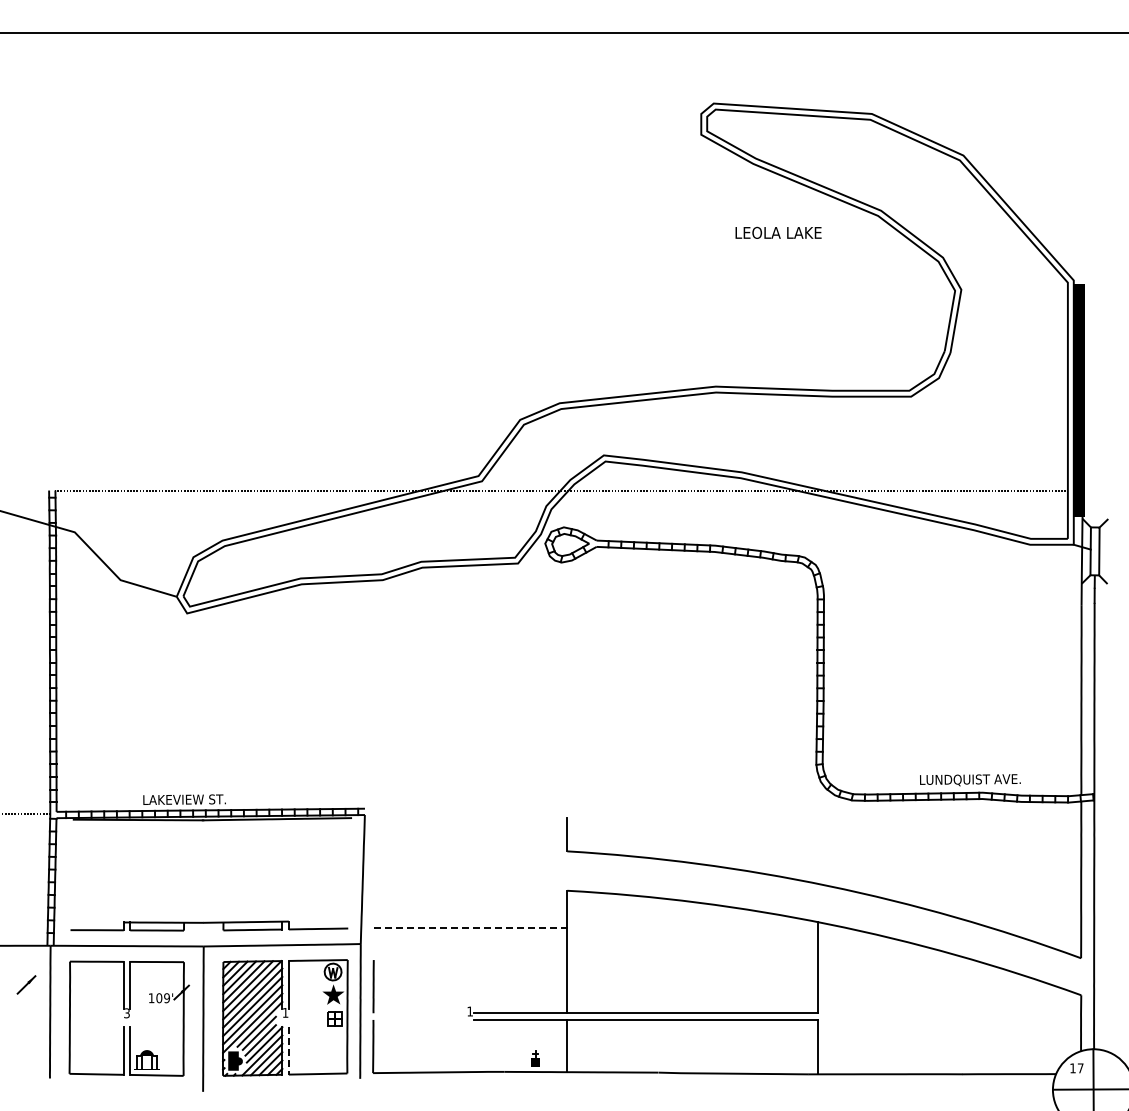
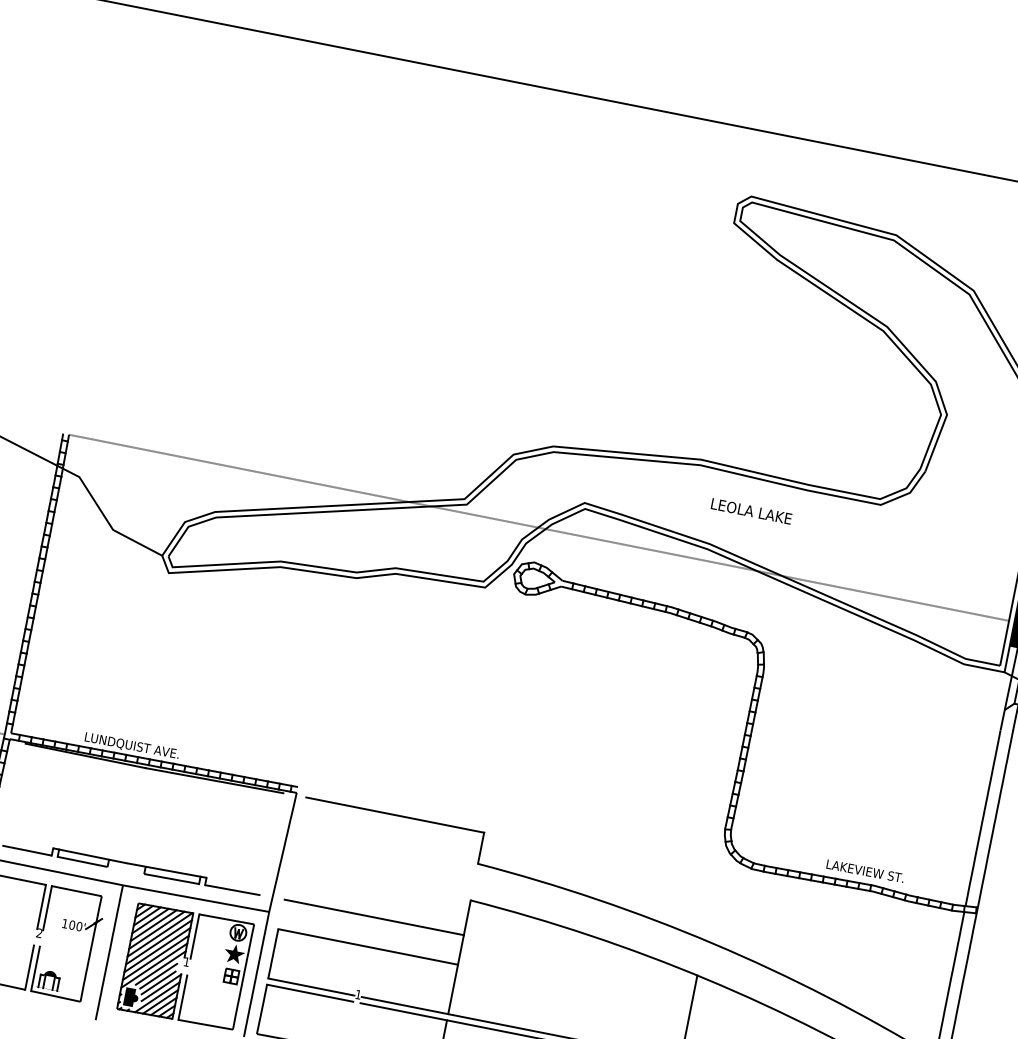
text: (778, 232) -> (751, 511), moved
text: (970, 780) -> (865, 872), LUNDQUIST AVE. -> LAKEVIEW ST.
text: (184, 800) -> (131, 746), LAKEVIEW ST. -> LUNDQUIST AVE.
line: (471, 817) -> (395, 814), added
line: (471, 928) -> (374, 917), dashed -> solid
line: (470, 960) -> (368, 947), added
text: (166, 998) -> (78, 926), 109' -> 100'
text: (126, 1013) -> (38, 933), 3 -> 2
line: (419, 1013) -> (310, 987), added
line: (419, 1019) -> (309, 992), added
line: (288, 1050) -> (182, 997), dashed -> solid

